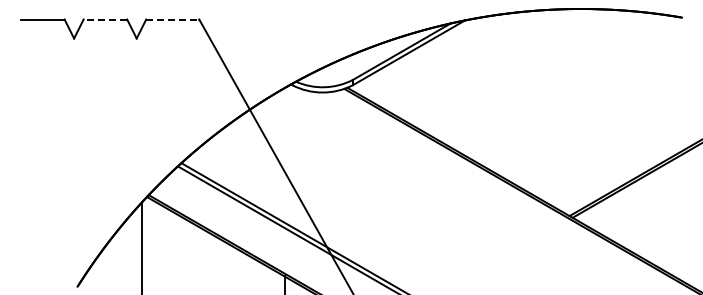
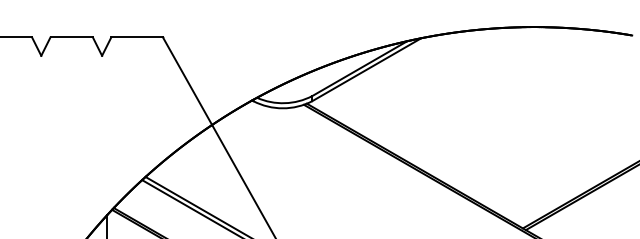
line: (105, 19) -> (71, 37), dashed -> solid
line: (172, 19) -> (136, 37), dashed -> solid

